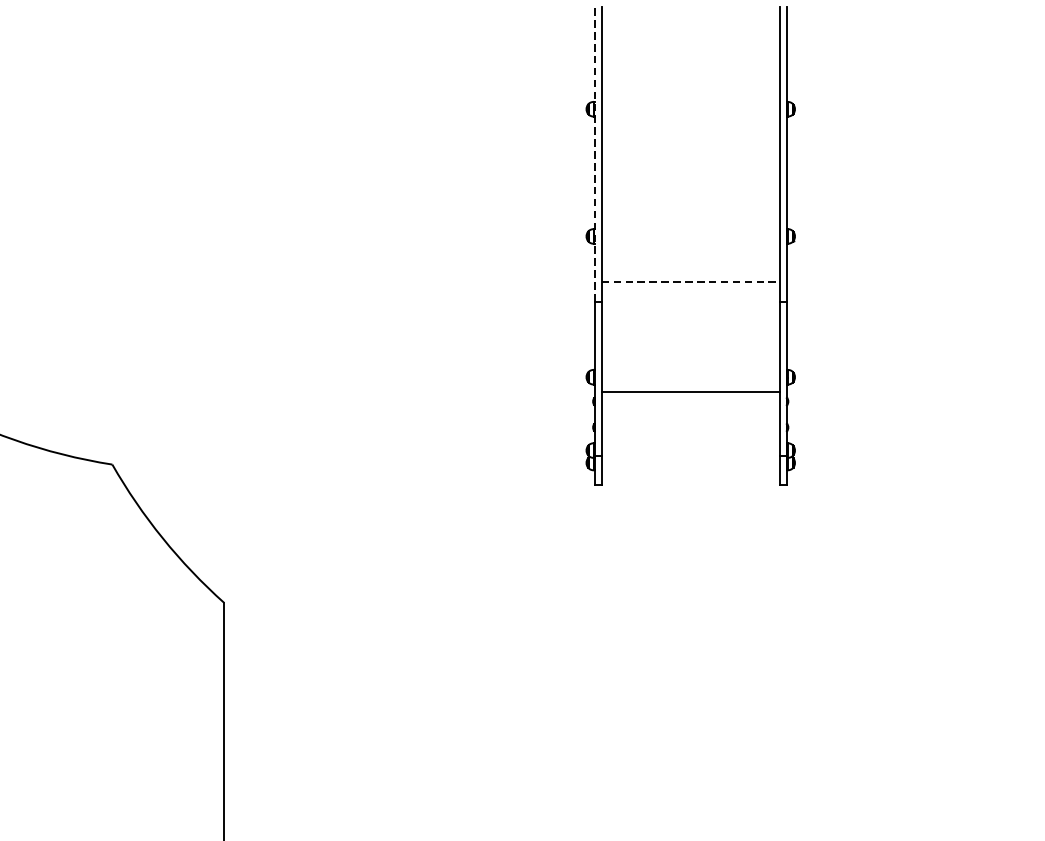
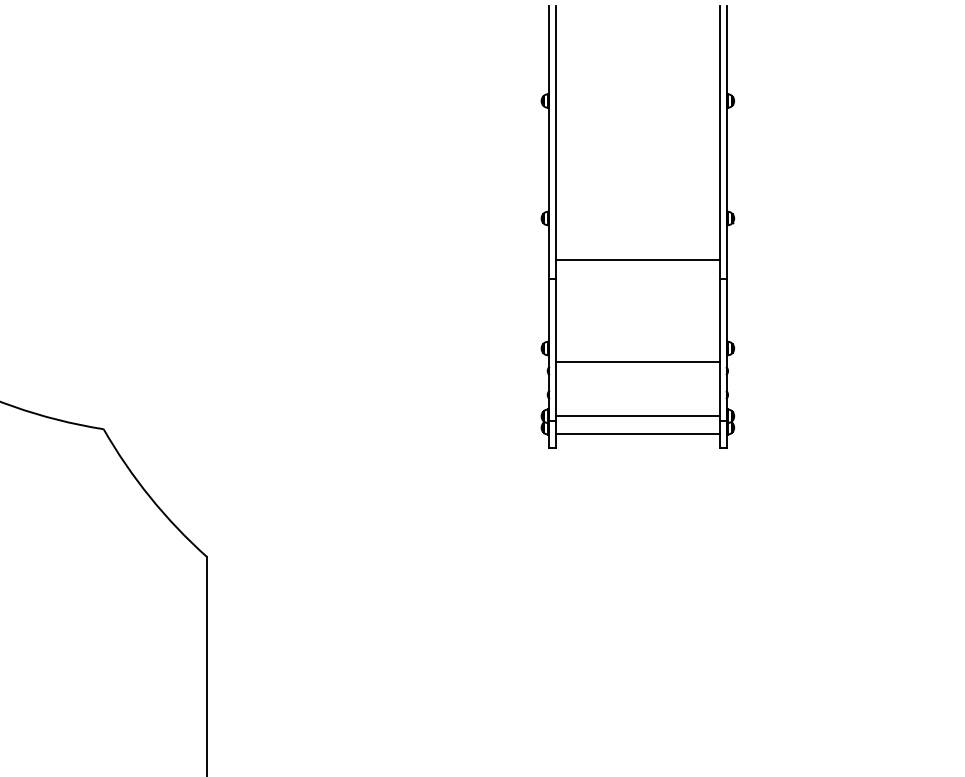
line: (595, 153) -> (549, 141), dashed -> solid
line: (691, 281) -> (638, 260), dashed -> solid
line: (690, 449) -> (637, 415), added
line: (690, 470) -> (637, 434), added

